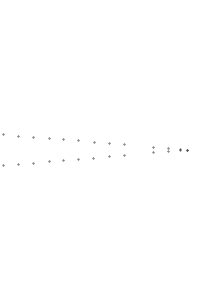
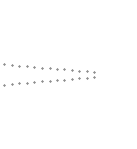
part: (171, 149) -> (117, 74), removed

